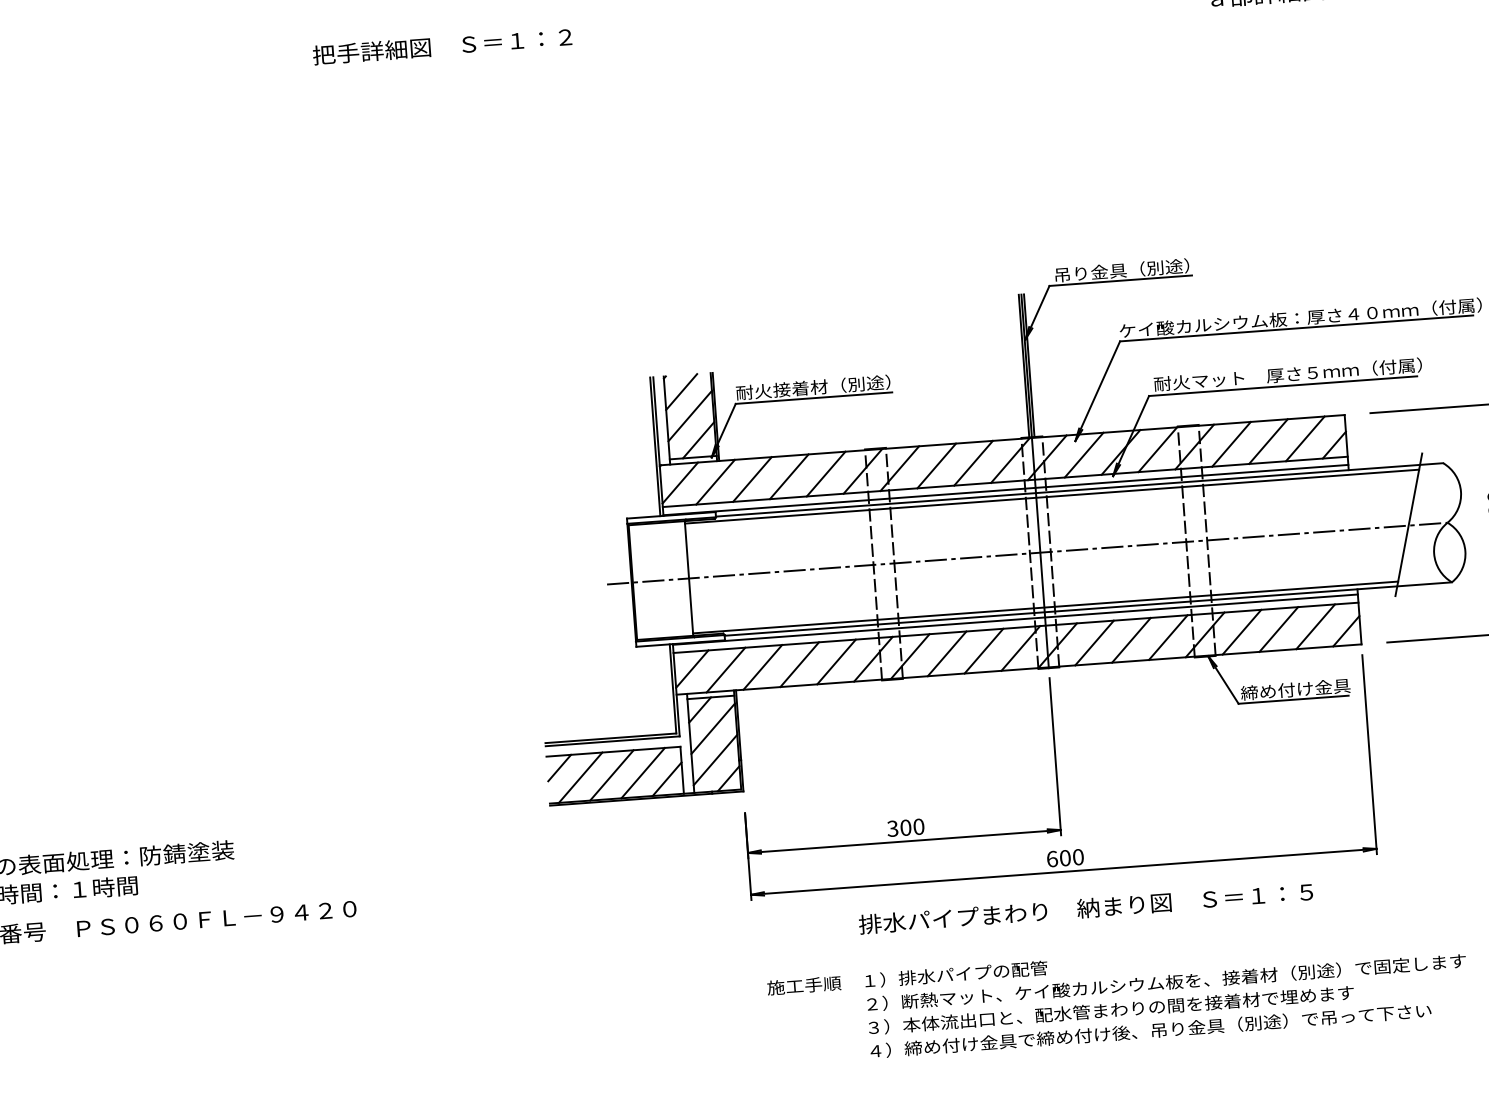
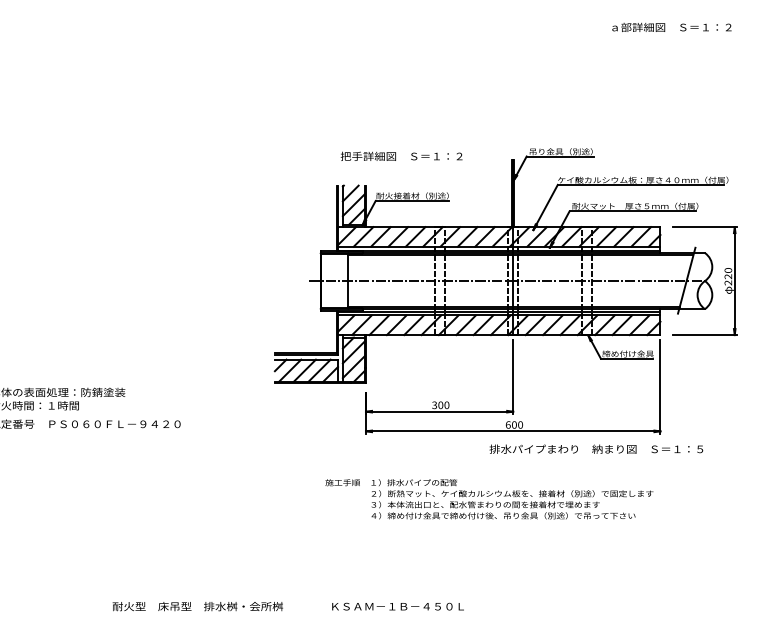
text: (442, 44) -> (401, 155), moved
text: (1086, 906) -> (596, 448), moved
text: (1118, 998) -> (489, 499), moved

